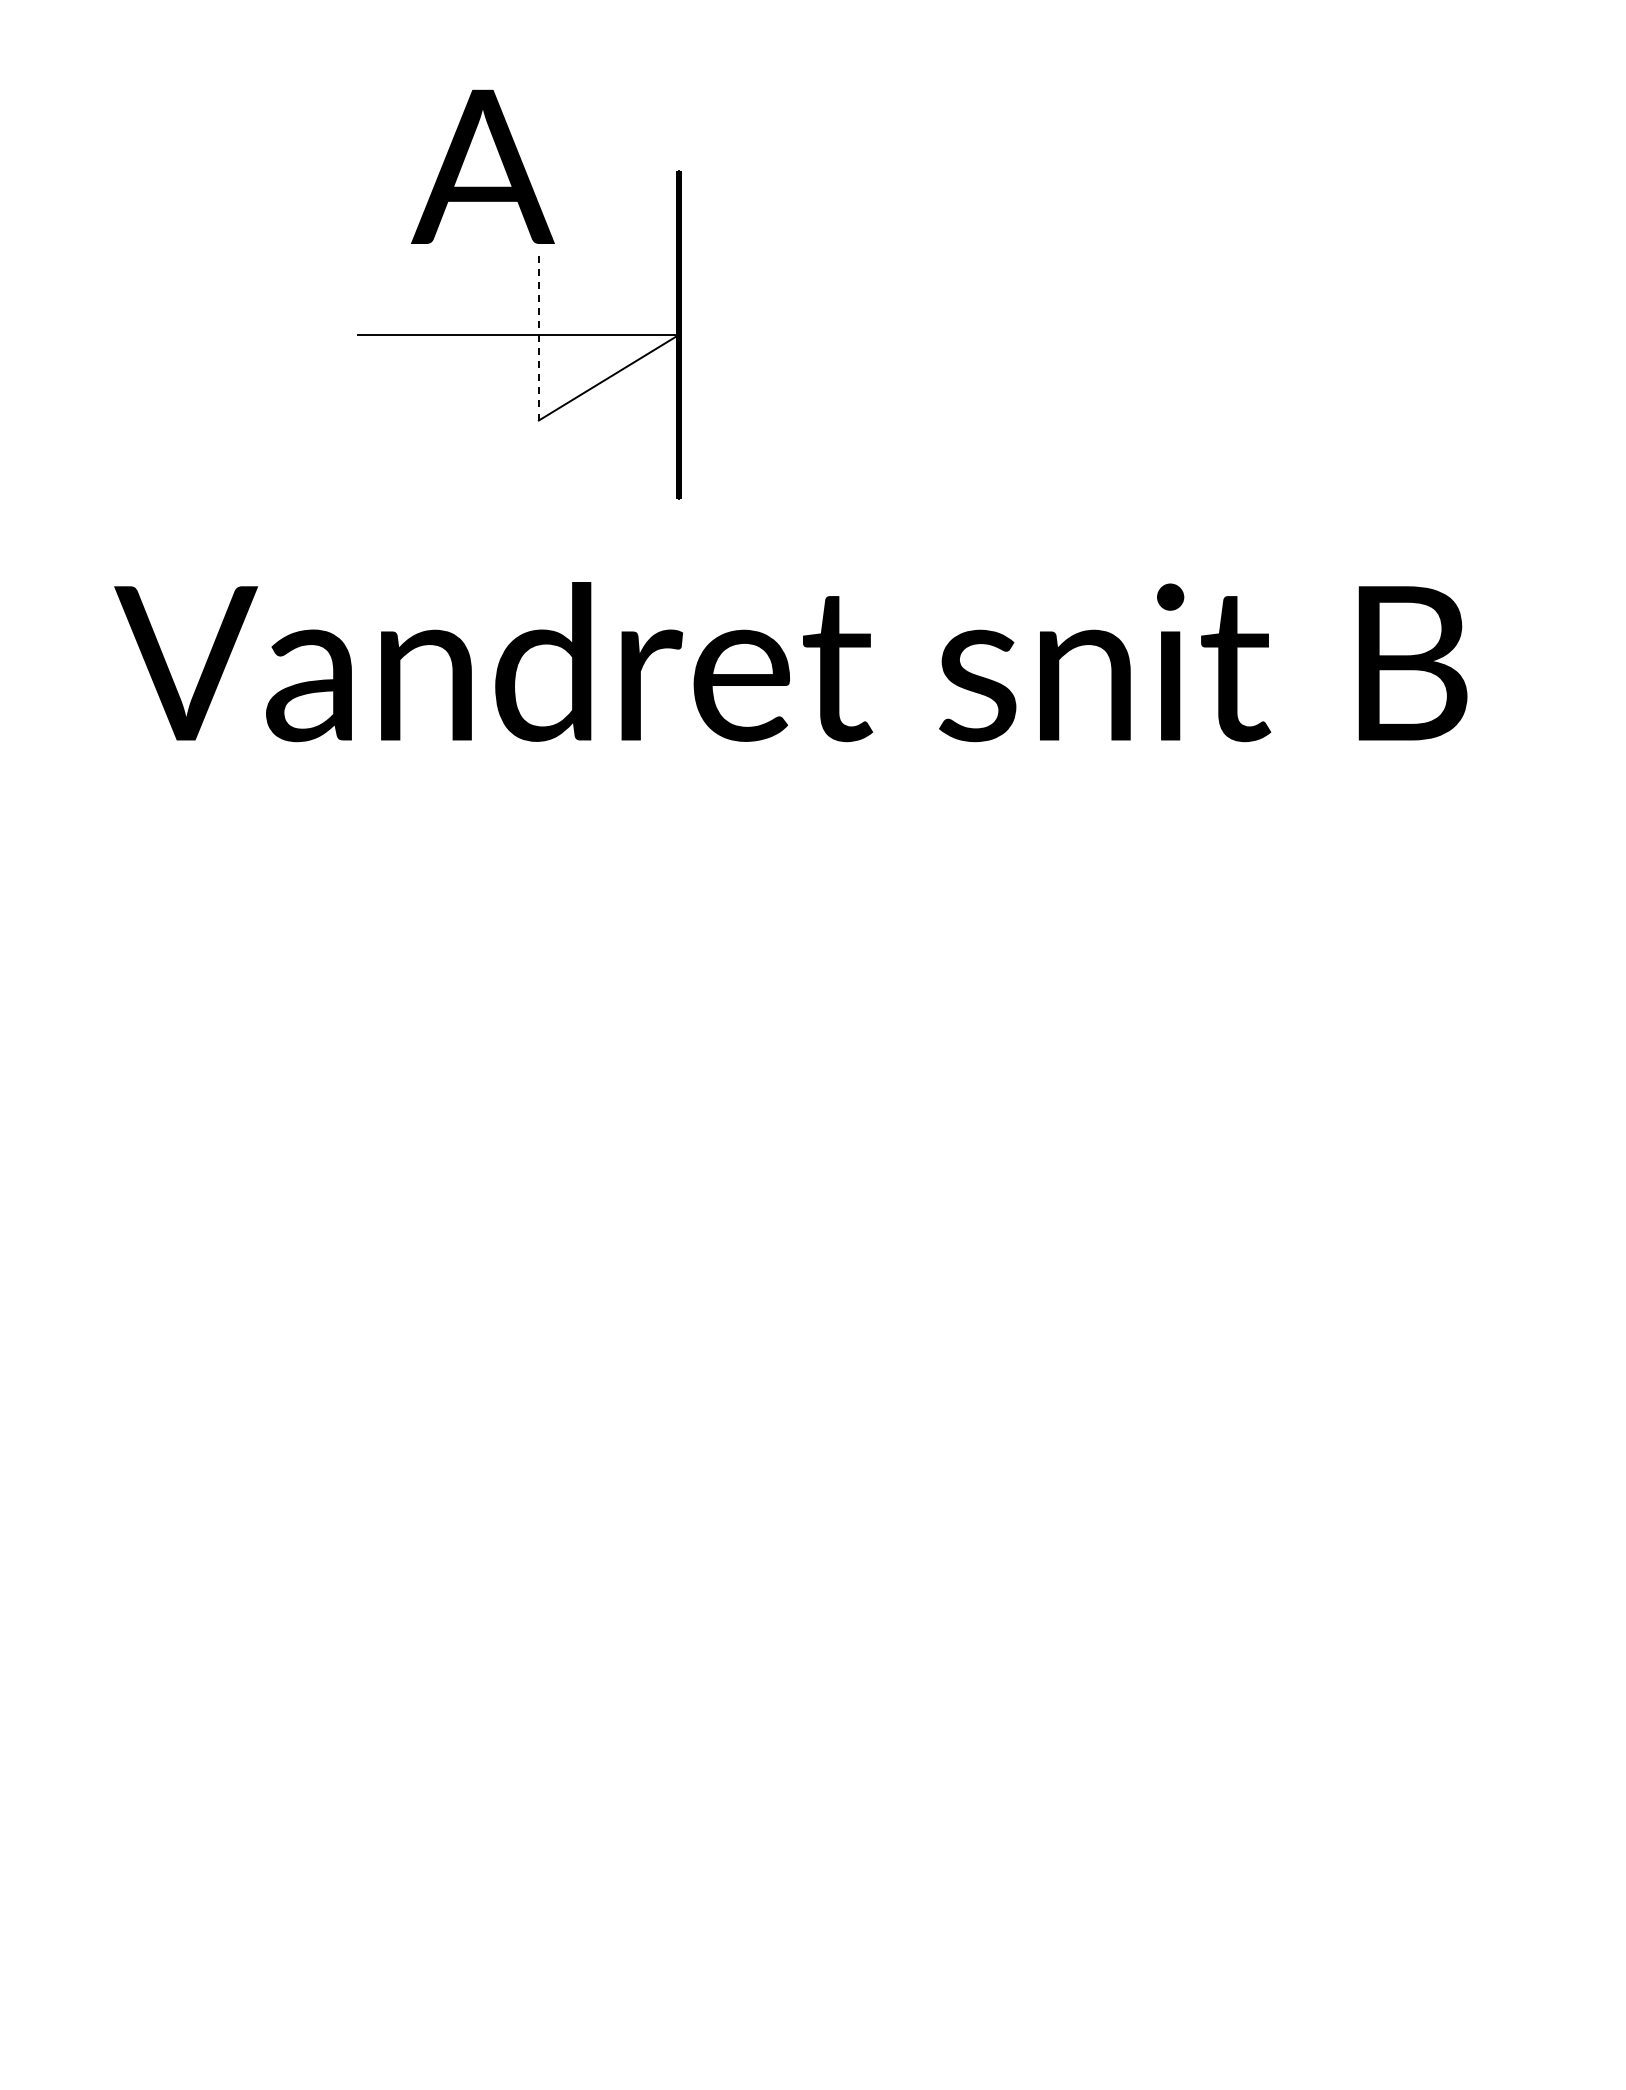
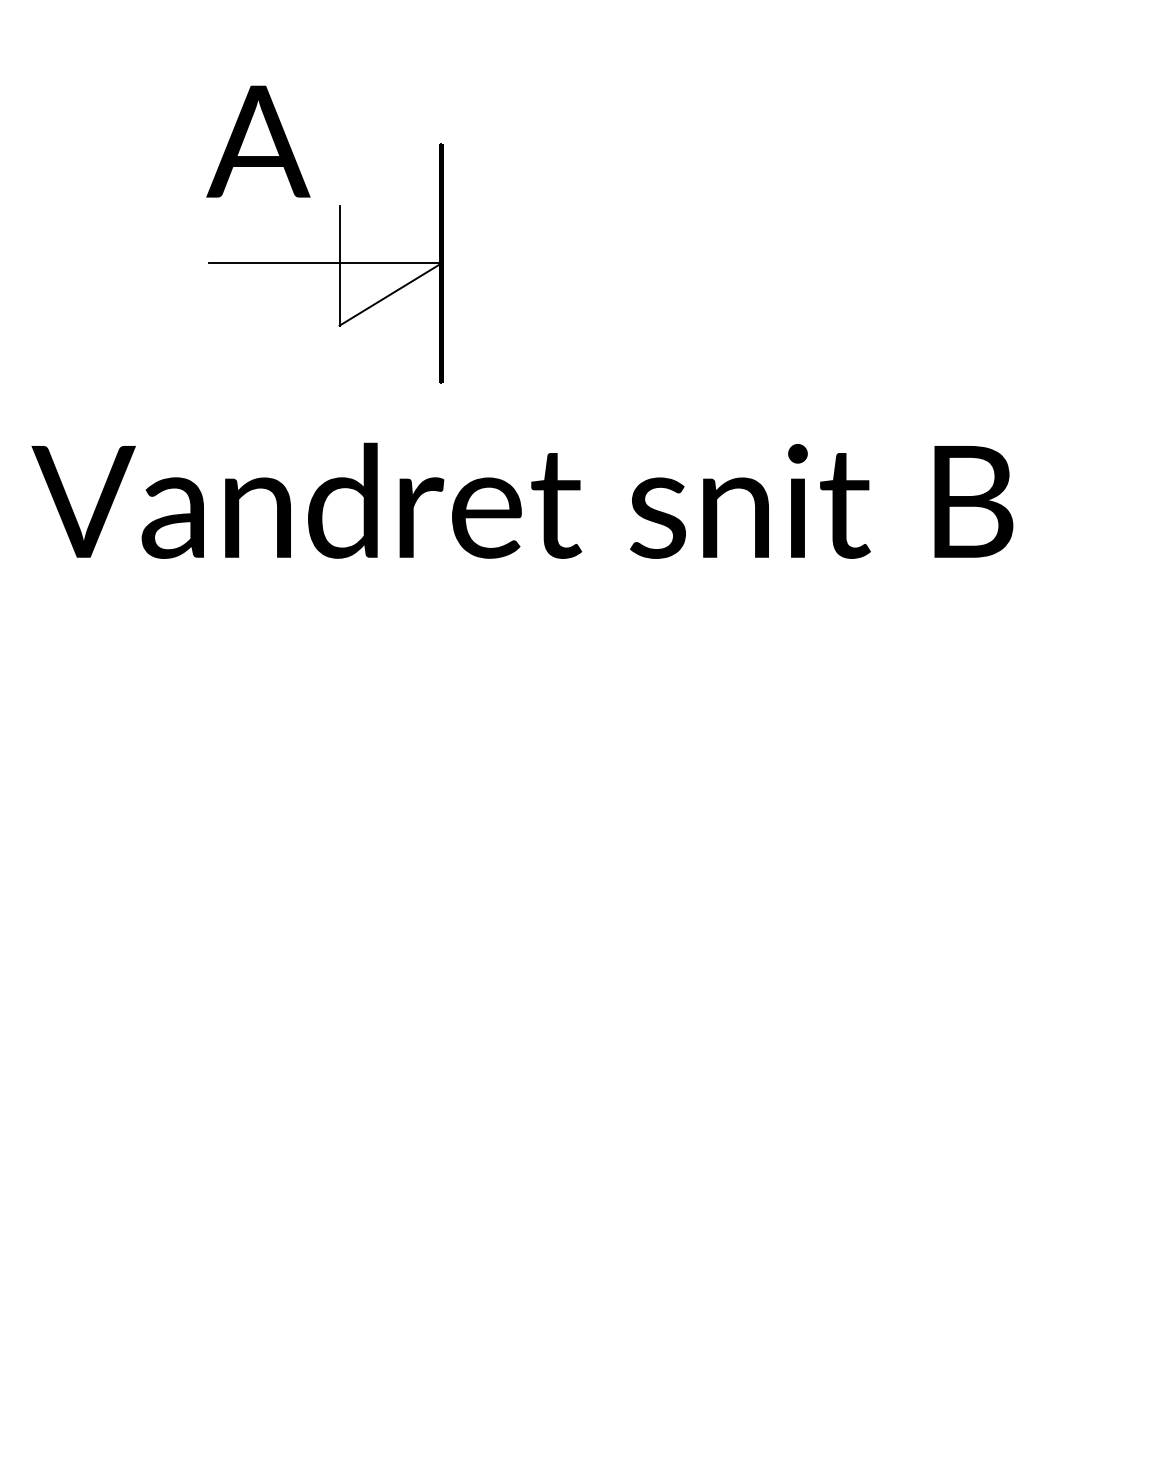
text: (482, 166) -> (258, 141), moved
line: (538, 337) -> (339, 265), dashed -> solid

